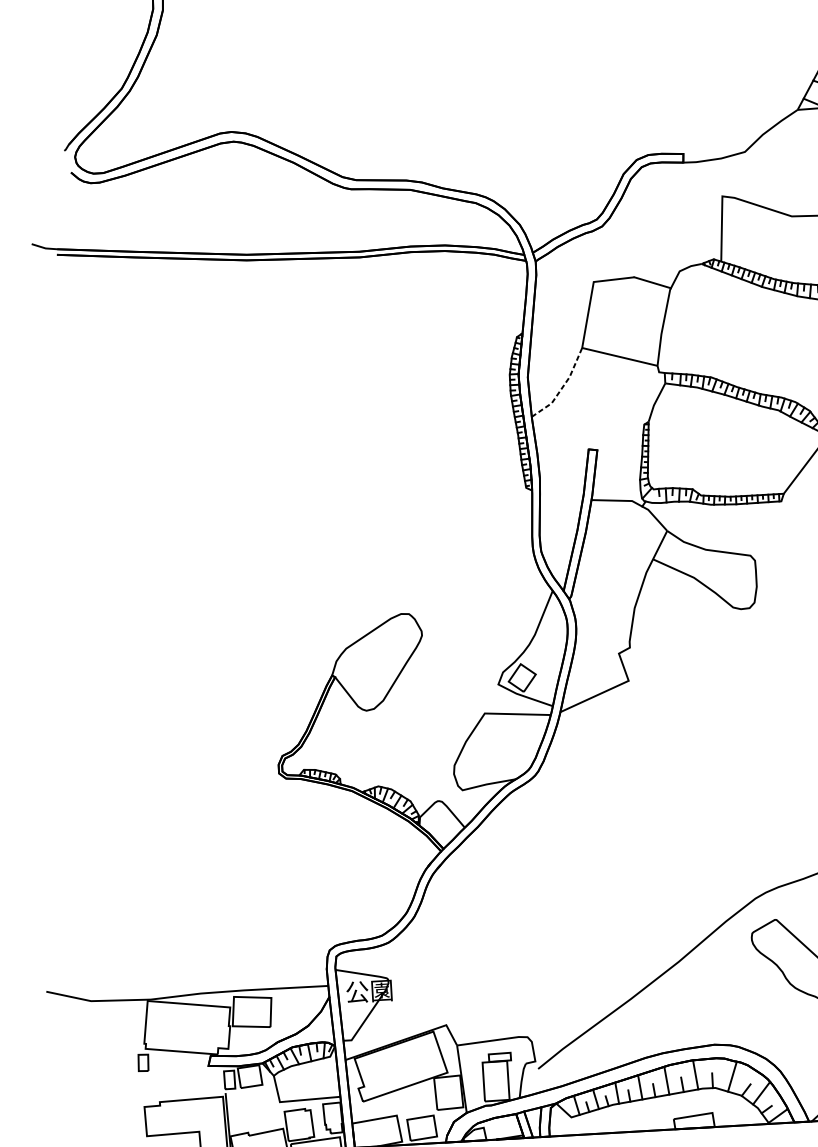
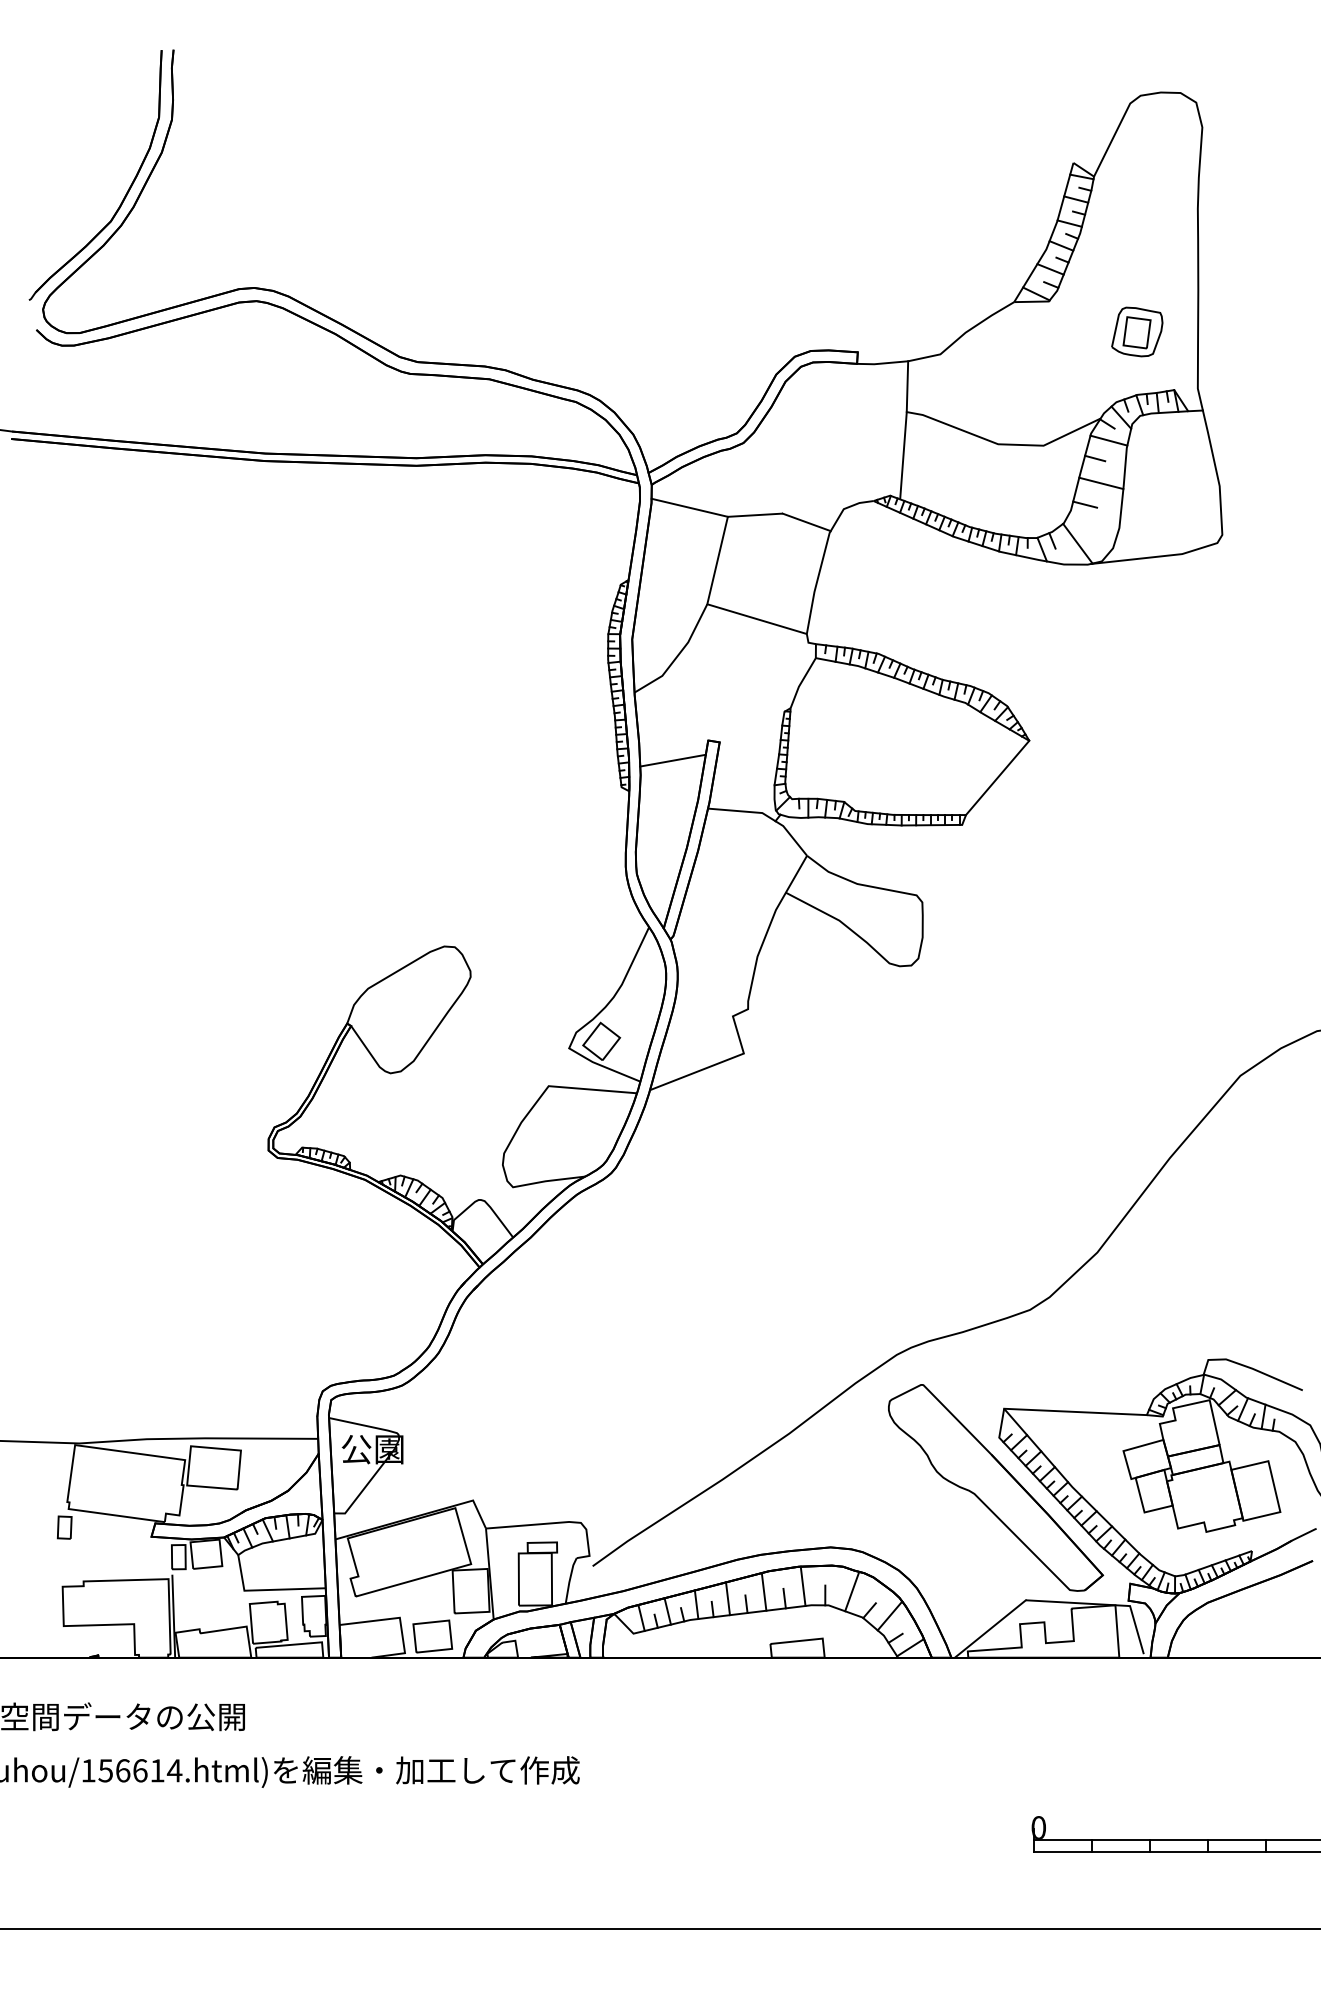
line: (721, 177) -> (907, 386), added
line: (564, 276) -> (689, 507), added
line: (562, 386) -> (678, 654), dashed -> solid
line: (562, 465) -> (672, 760), added

